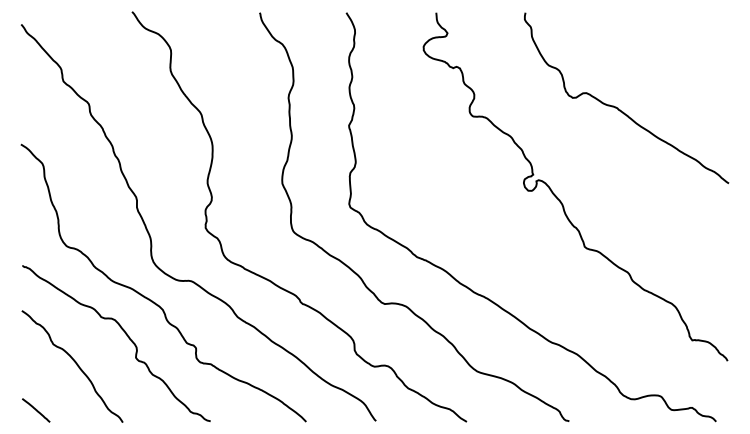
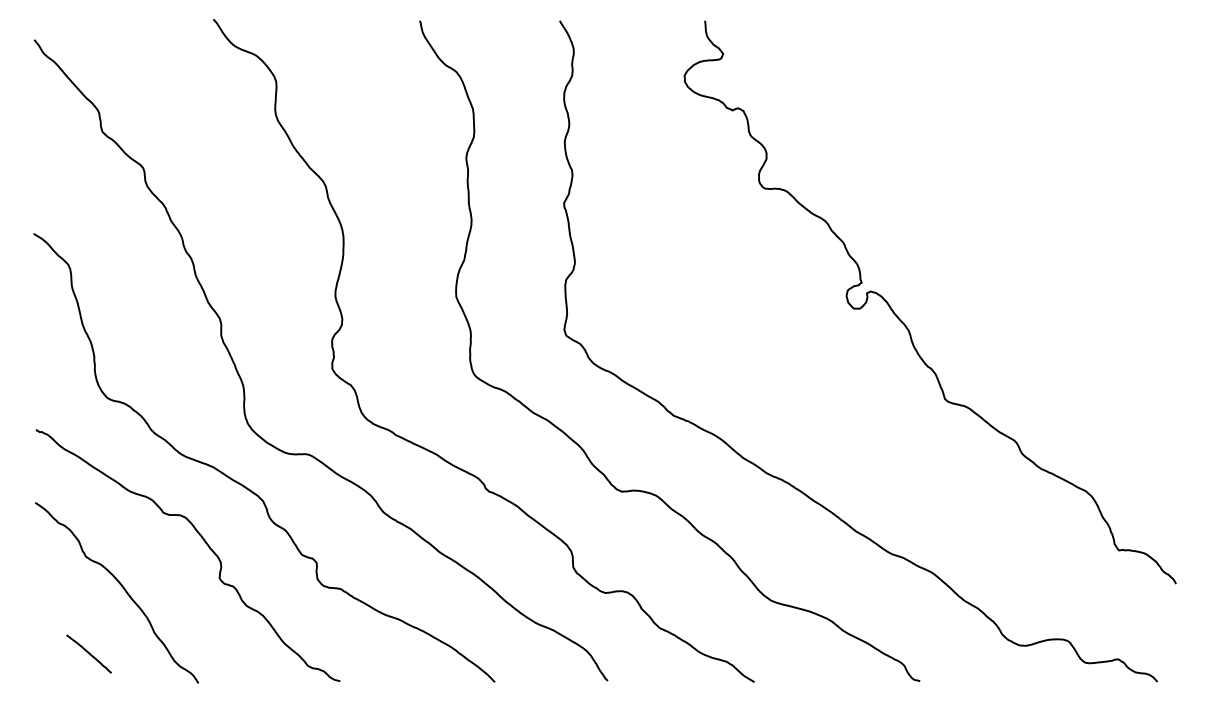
curve: (620, 109) -> (1002, 177), removed
line: (36, 410) -> (89, 654), moved

